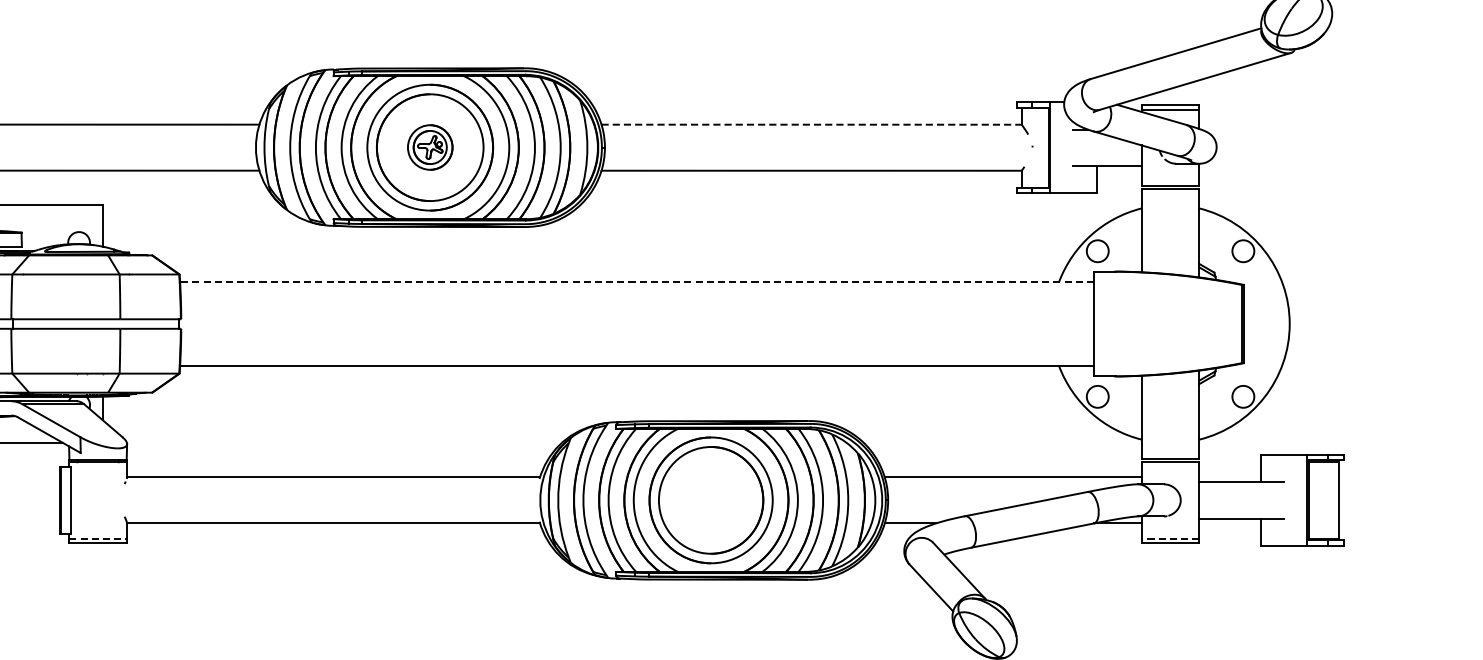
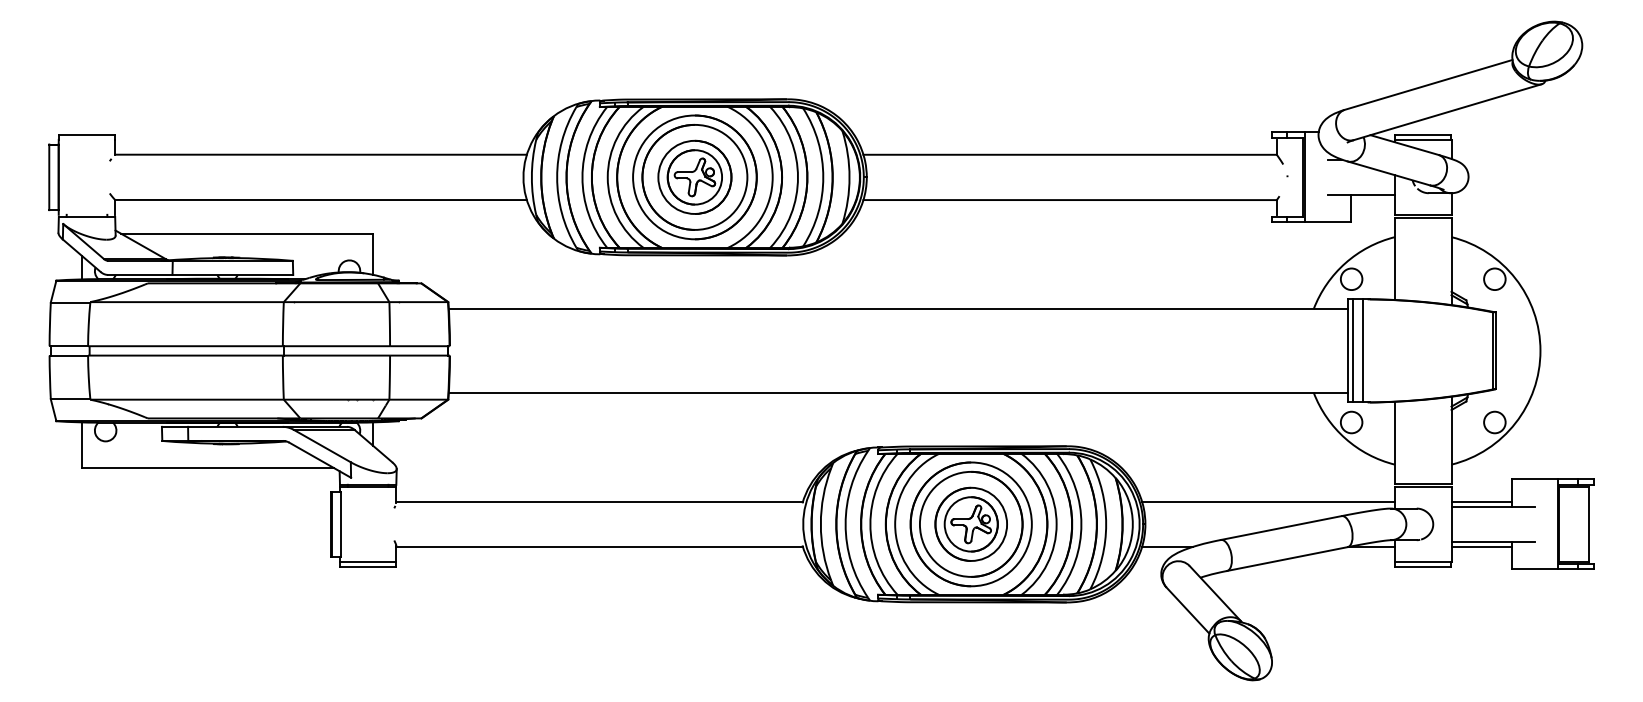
line: (812, 124) -> (1070, 154), dashed -> solid
part: (429, 146) -> (694, 176), size x1.67
line: (637, 281) -> (898, 309), dashed -> solid
line: (1099, 323) -> (1353, 350), added
line: (1108, 323) -> (1362, 350), added
line: (1229, 477) -> (1481, 501), added
part: (710, 499) -> (970, 523), added
line: (1229, 523) -> (1481, 547), added
line: (98, 538) -> (368, 561), dashed -> solid
line: (1169, 538) -> (1422, 561), dashed -> solid

